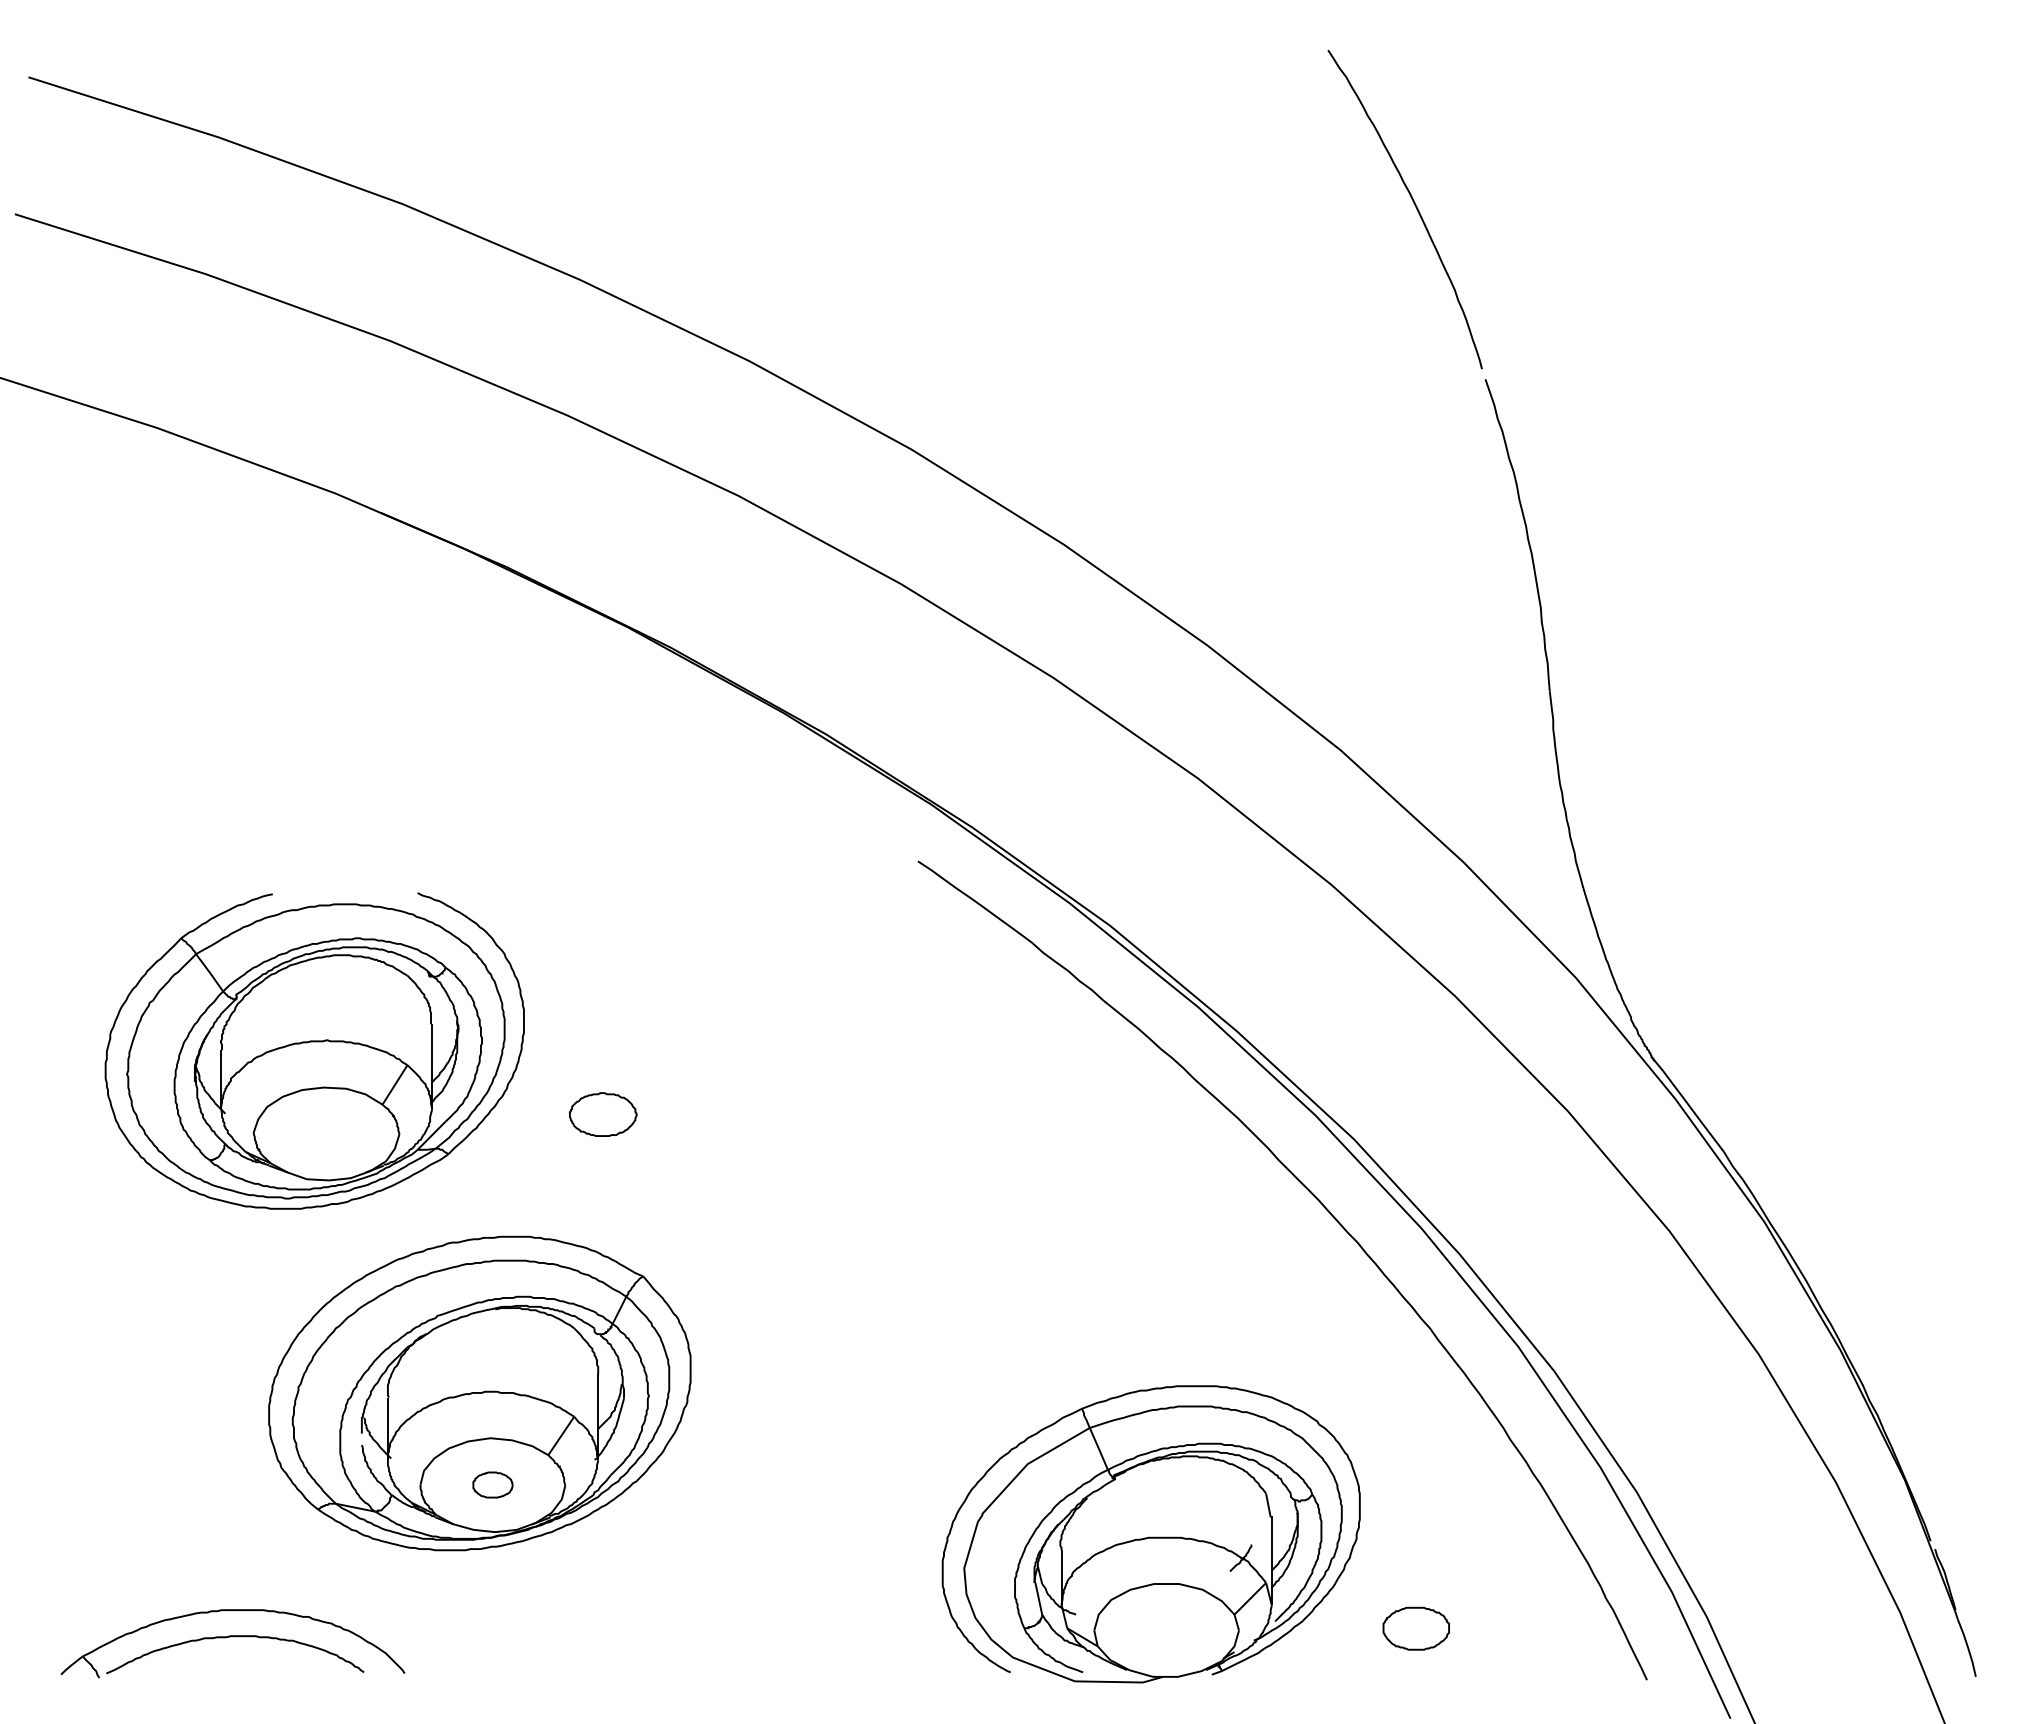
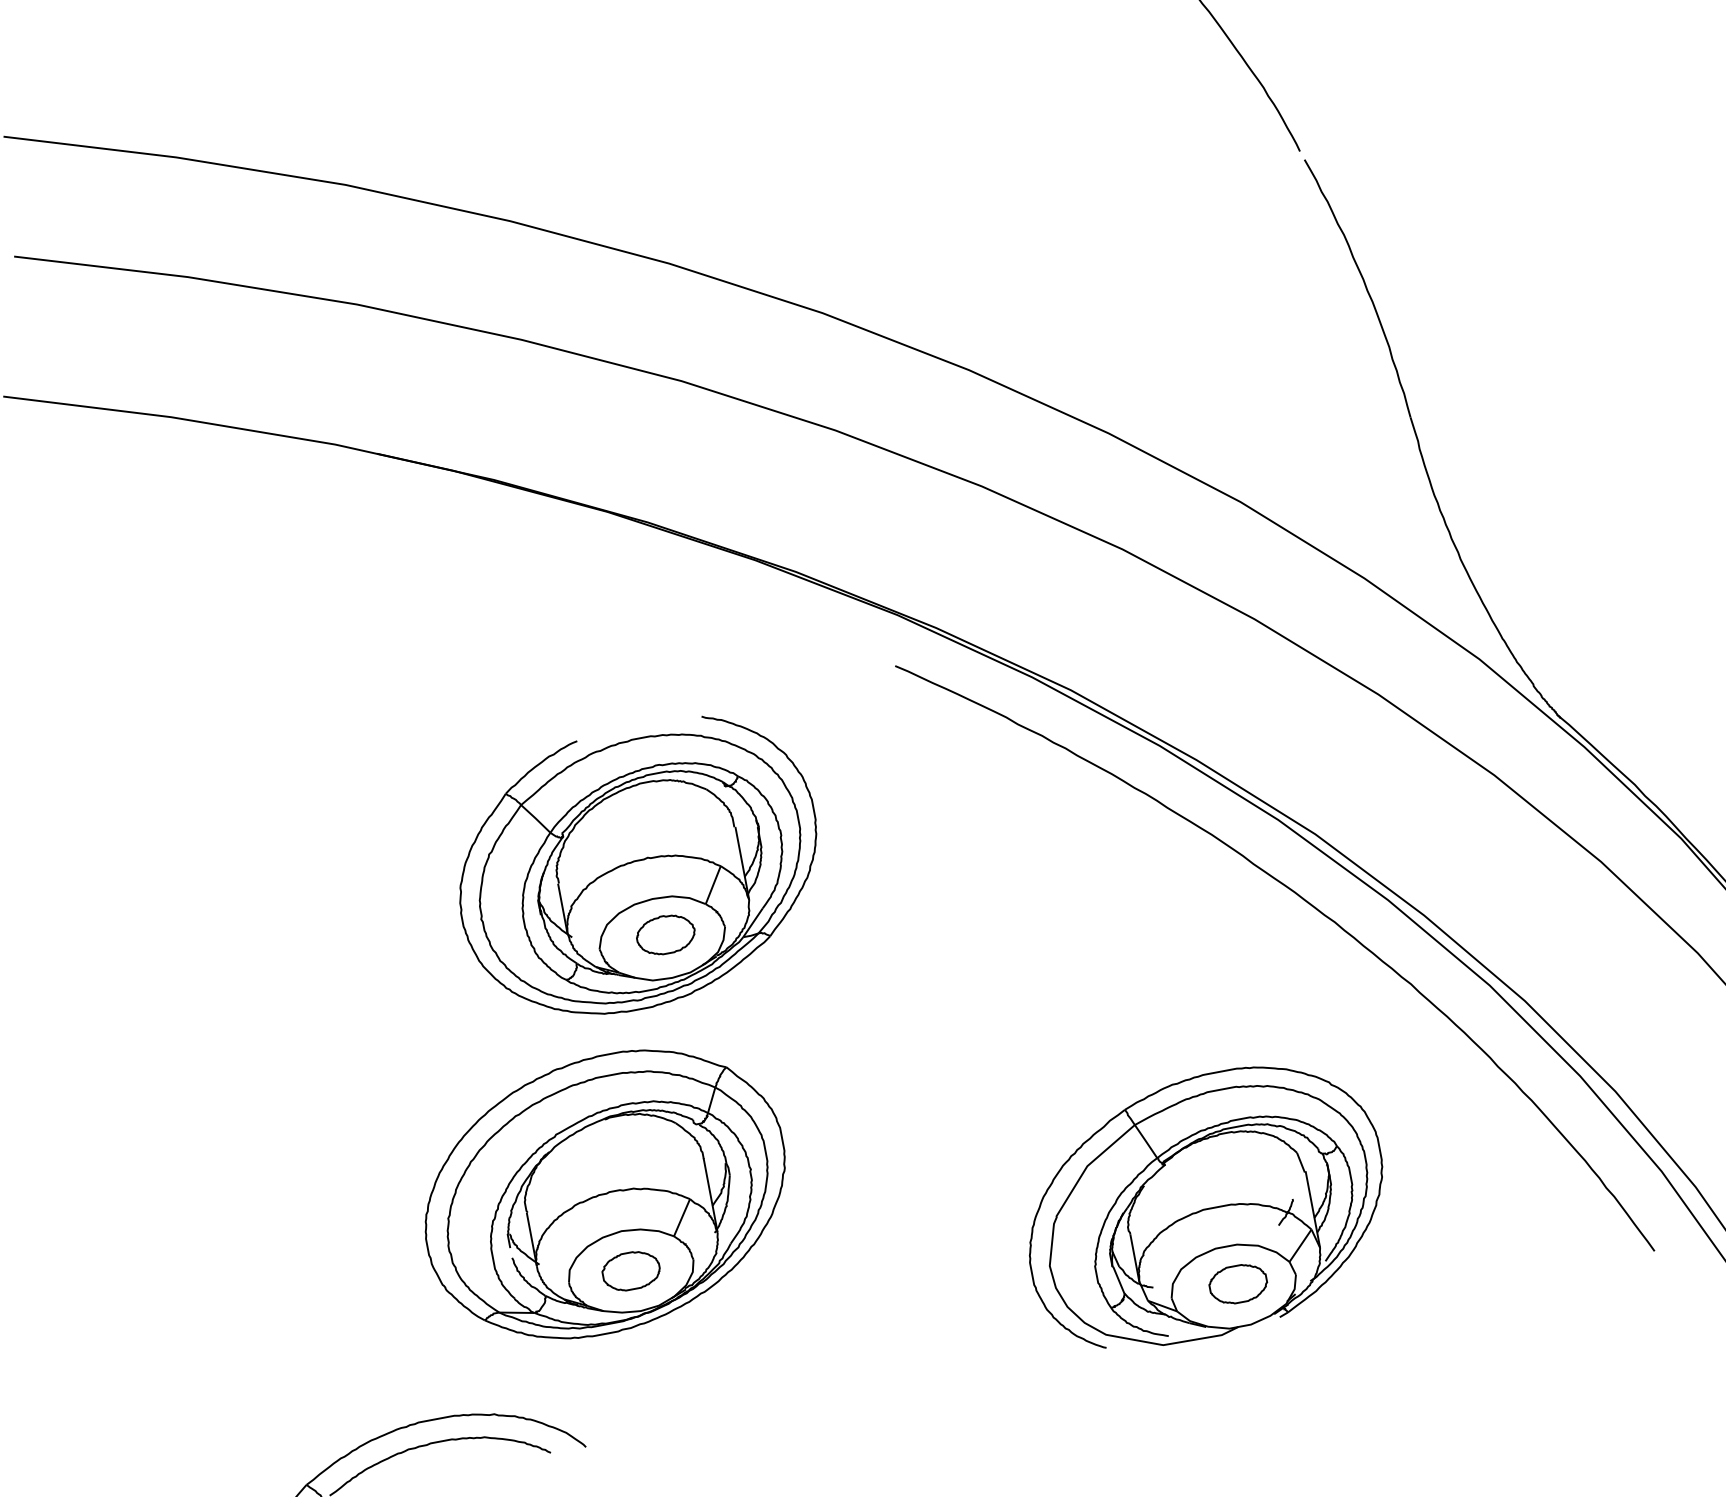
part: (314, 1050) -> (638, 868), moved
part: (492, 1484) -> (630, 1270), size x1.67
part: (1415, 1628) -> (1237, 1284), moved

